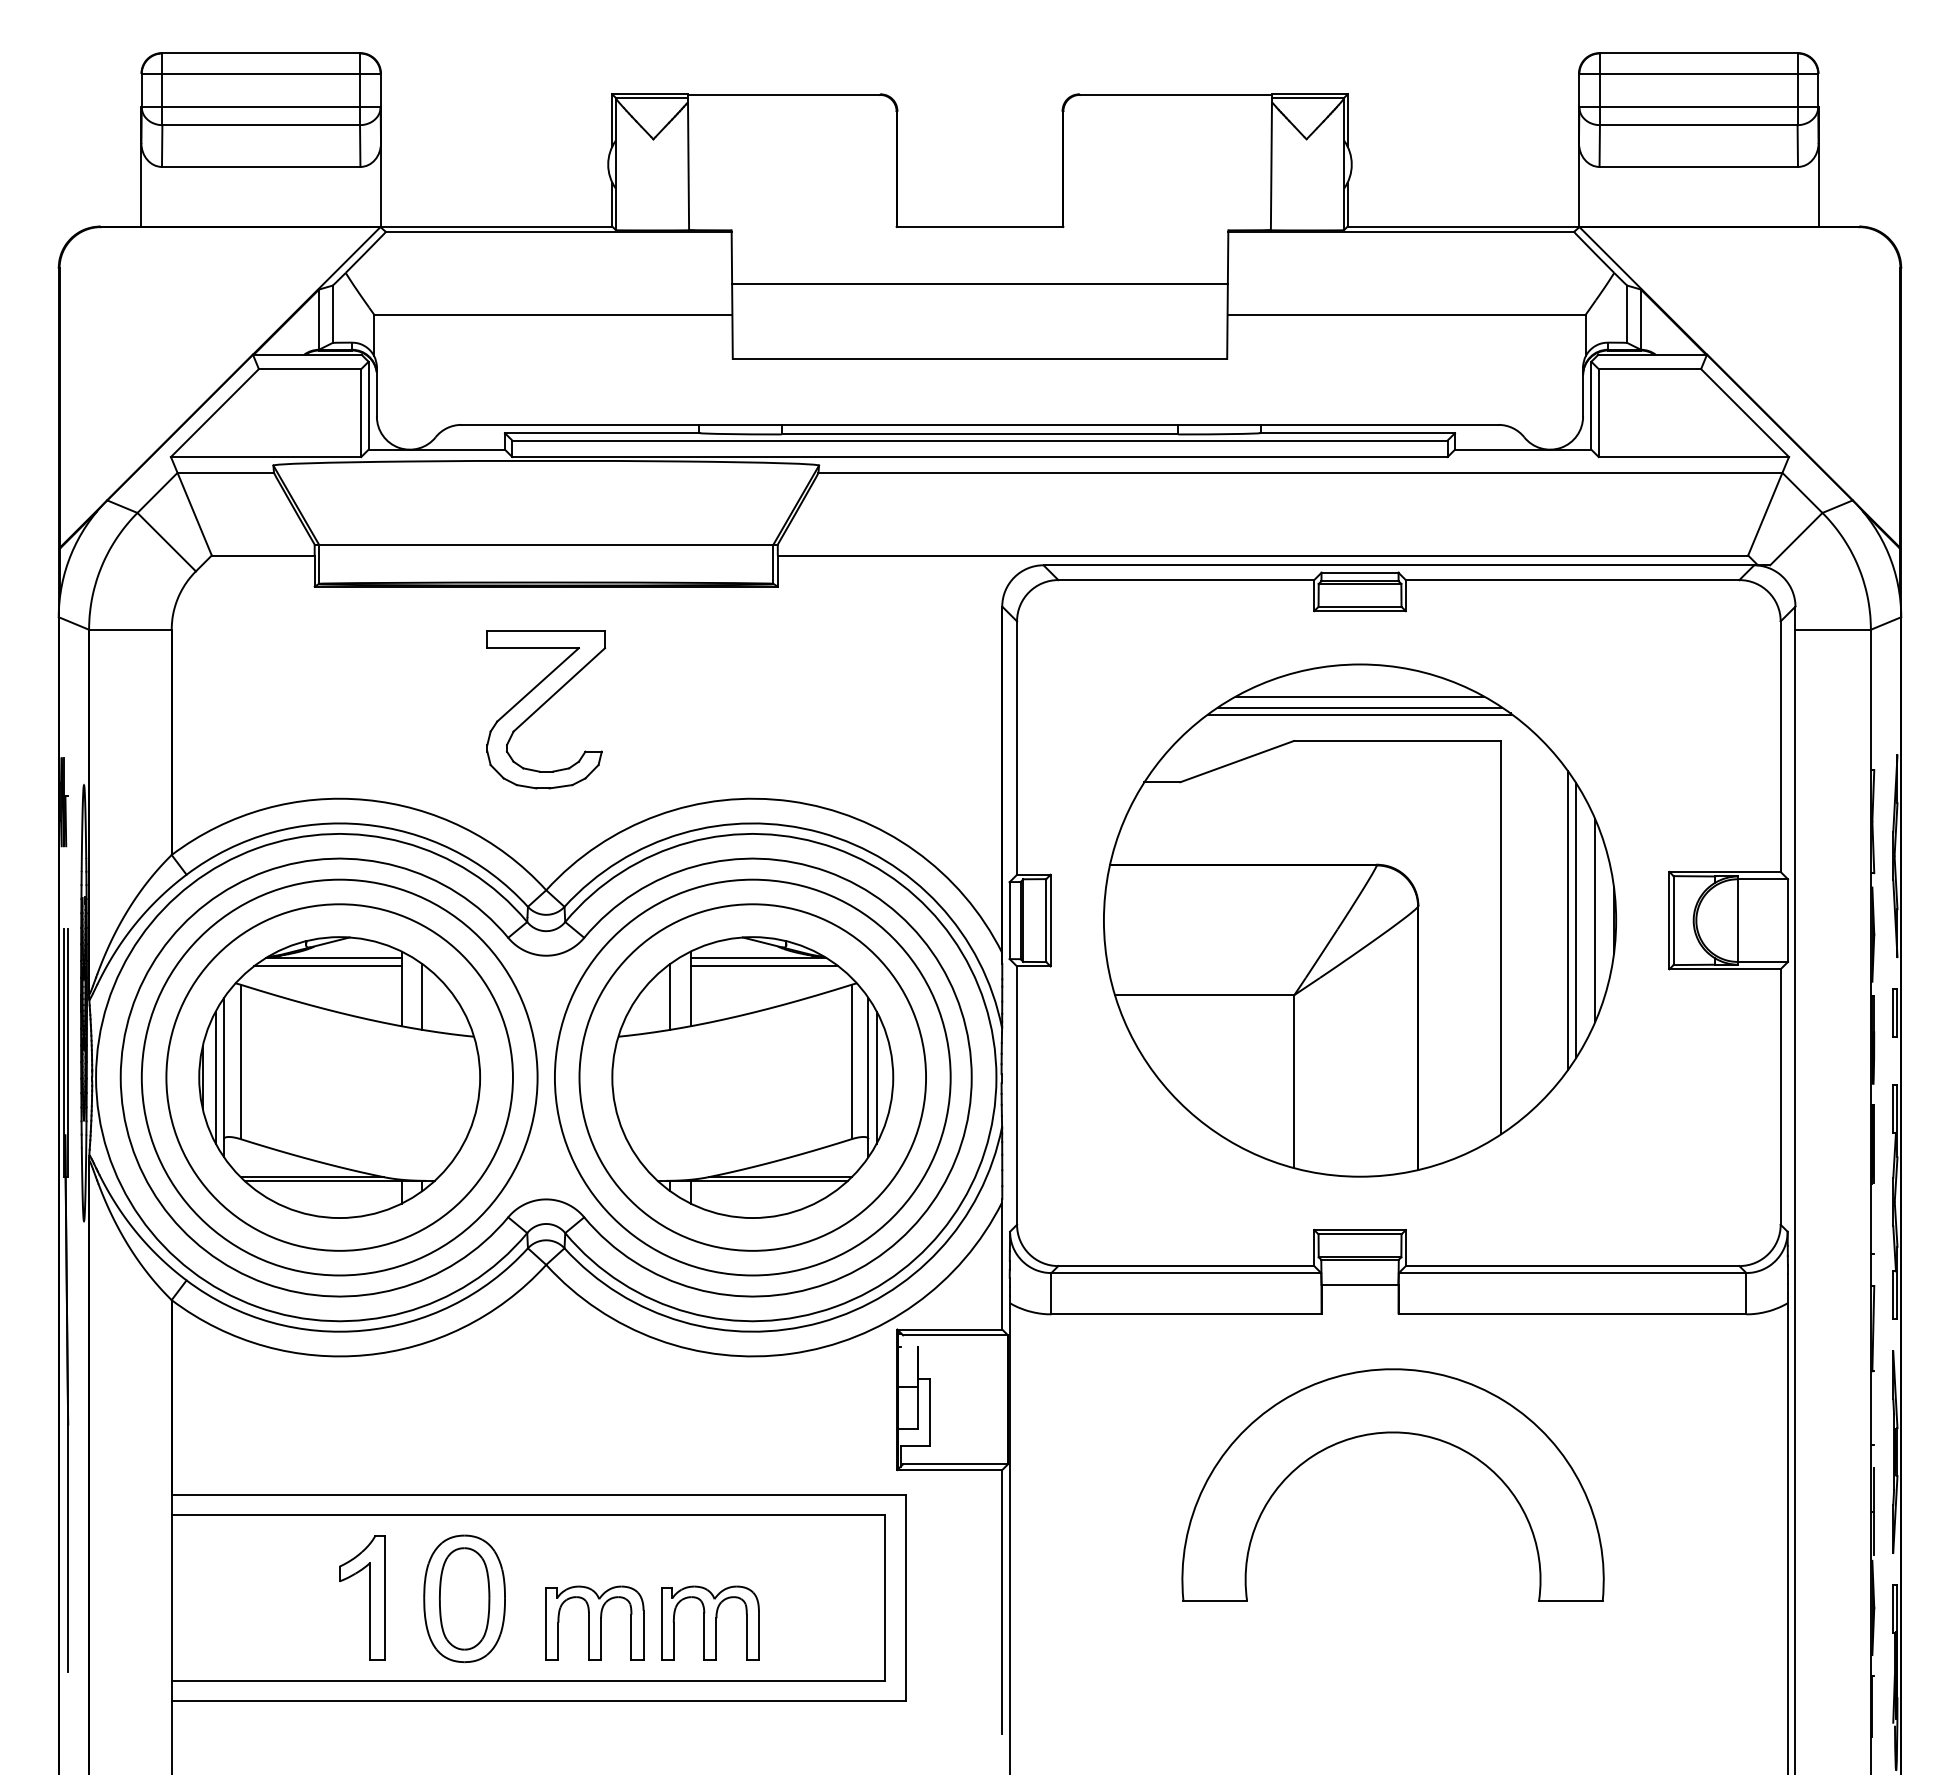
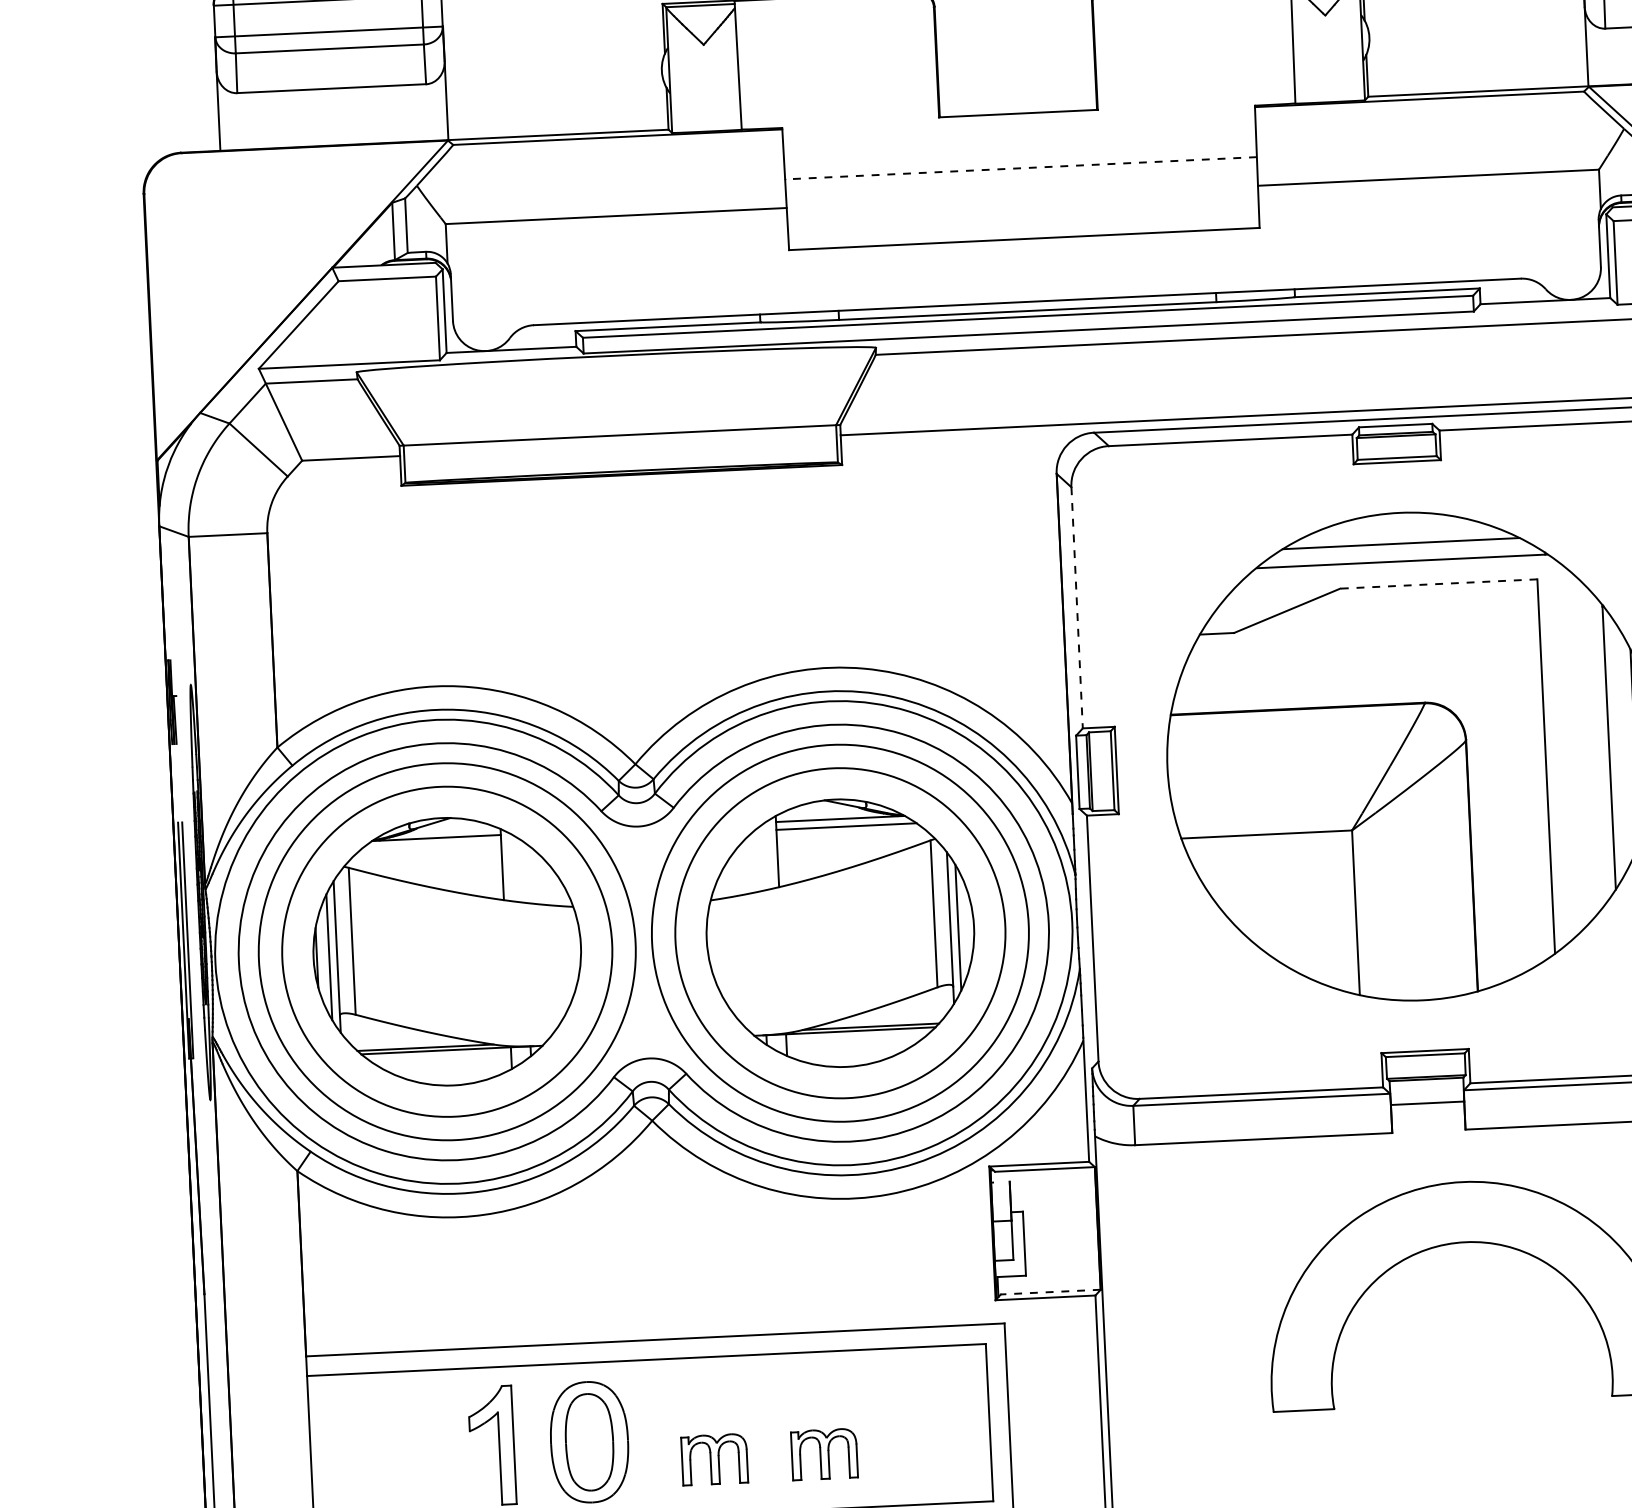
line: (980, 284) -> (1021, 168), solid -> dashed
line: (1359, 707) -> (1401, 553), removed
part: (546, 709) -> (627, 592), removed
line: (1397, 740) -> (1438, 583), solid -> dashed
line: (1017, 748) -> (1077, 608), solid -> dashed
line: (1576, 920) -> (1617, 746), removed
line: (327, 966) -> (430, 846), removed
line: (422, 996) -> (522, 870), removed
line: (670, 996) -> (758, 859), removed
line: (955, 1464) -> (1050, 1292), solid -> dashed
part: (594, 1622) -> (714, 1458), size x0.7
part: (710, 1622) -> (824, 1453), size x0.7

